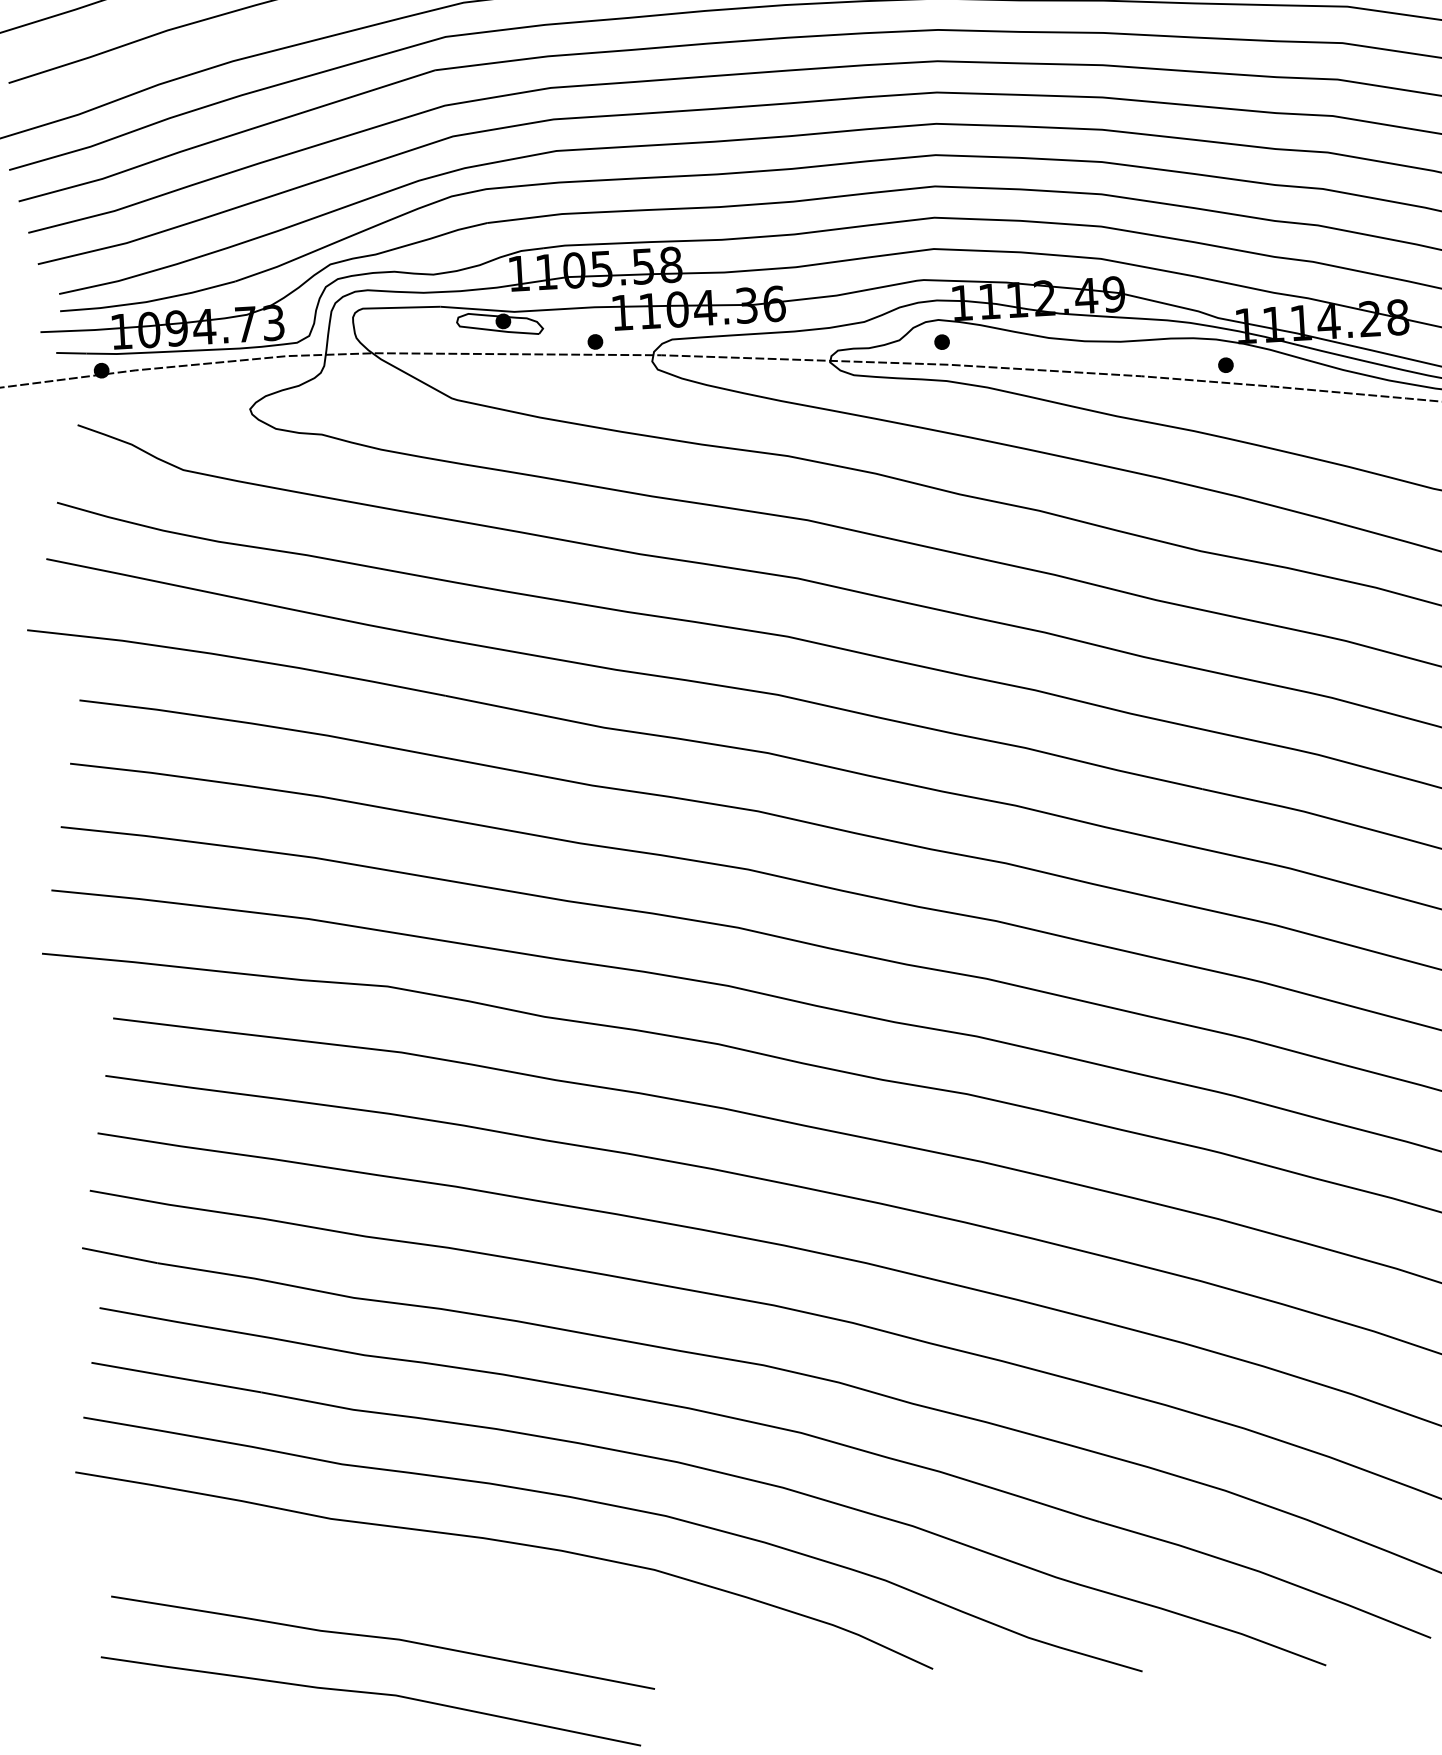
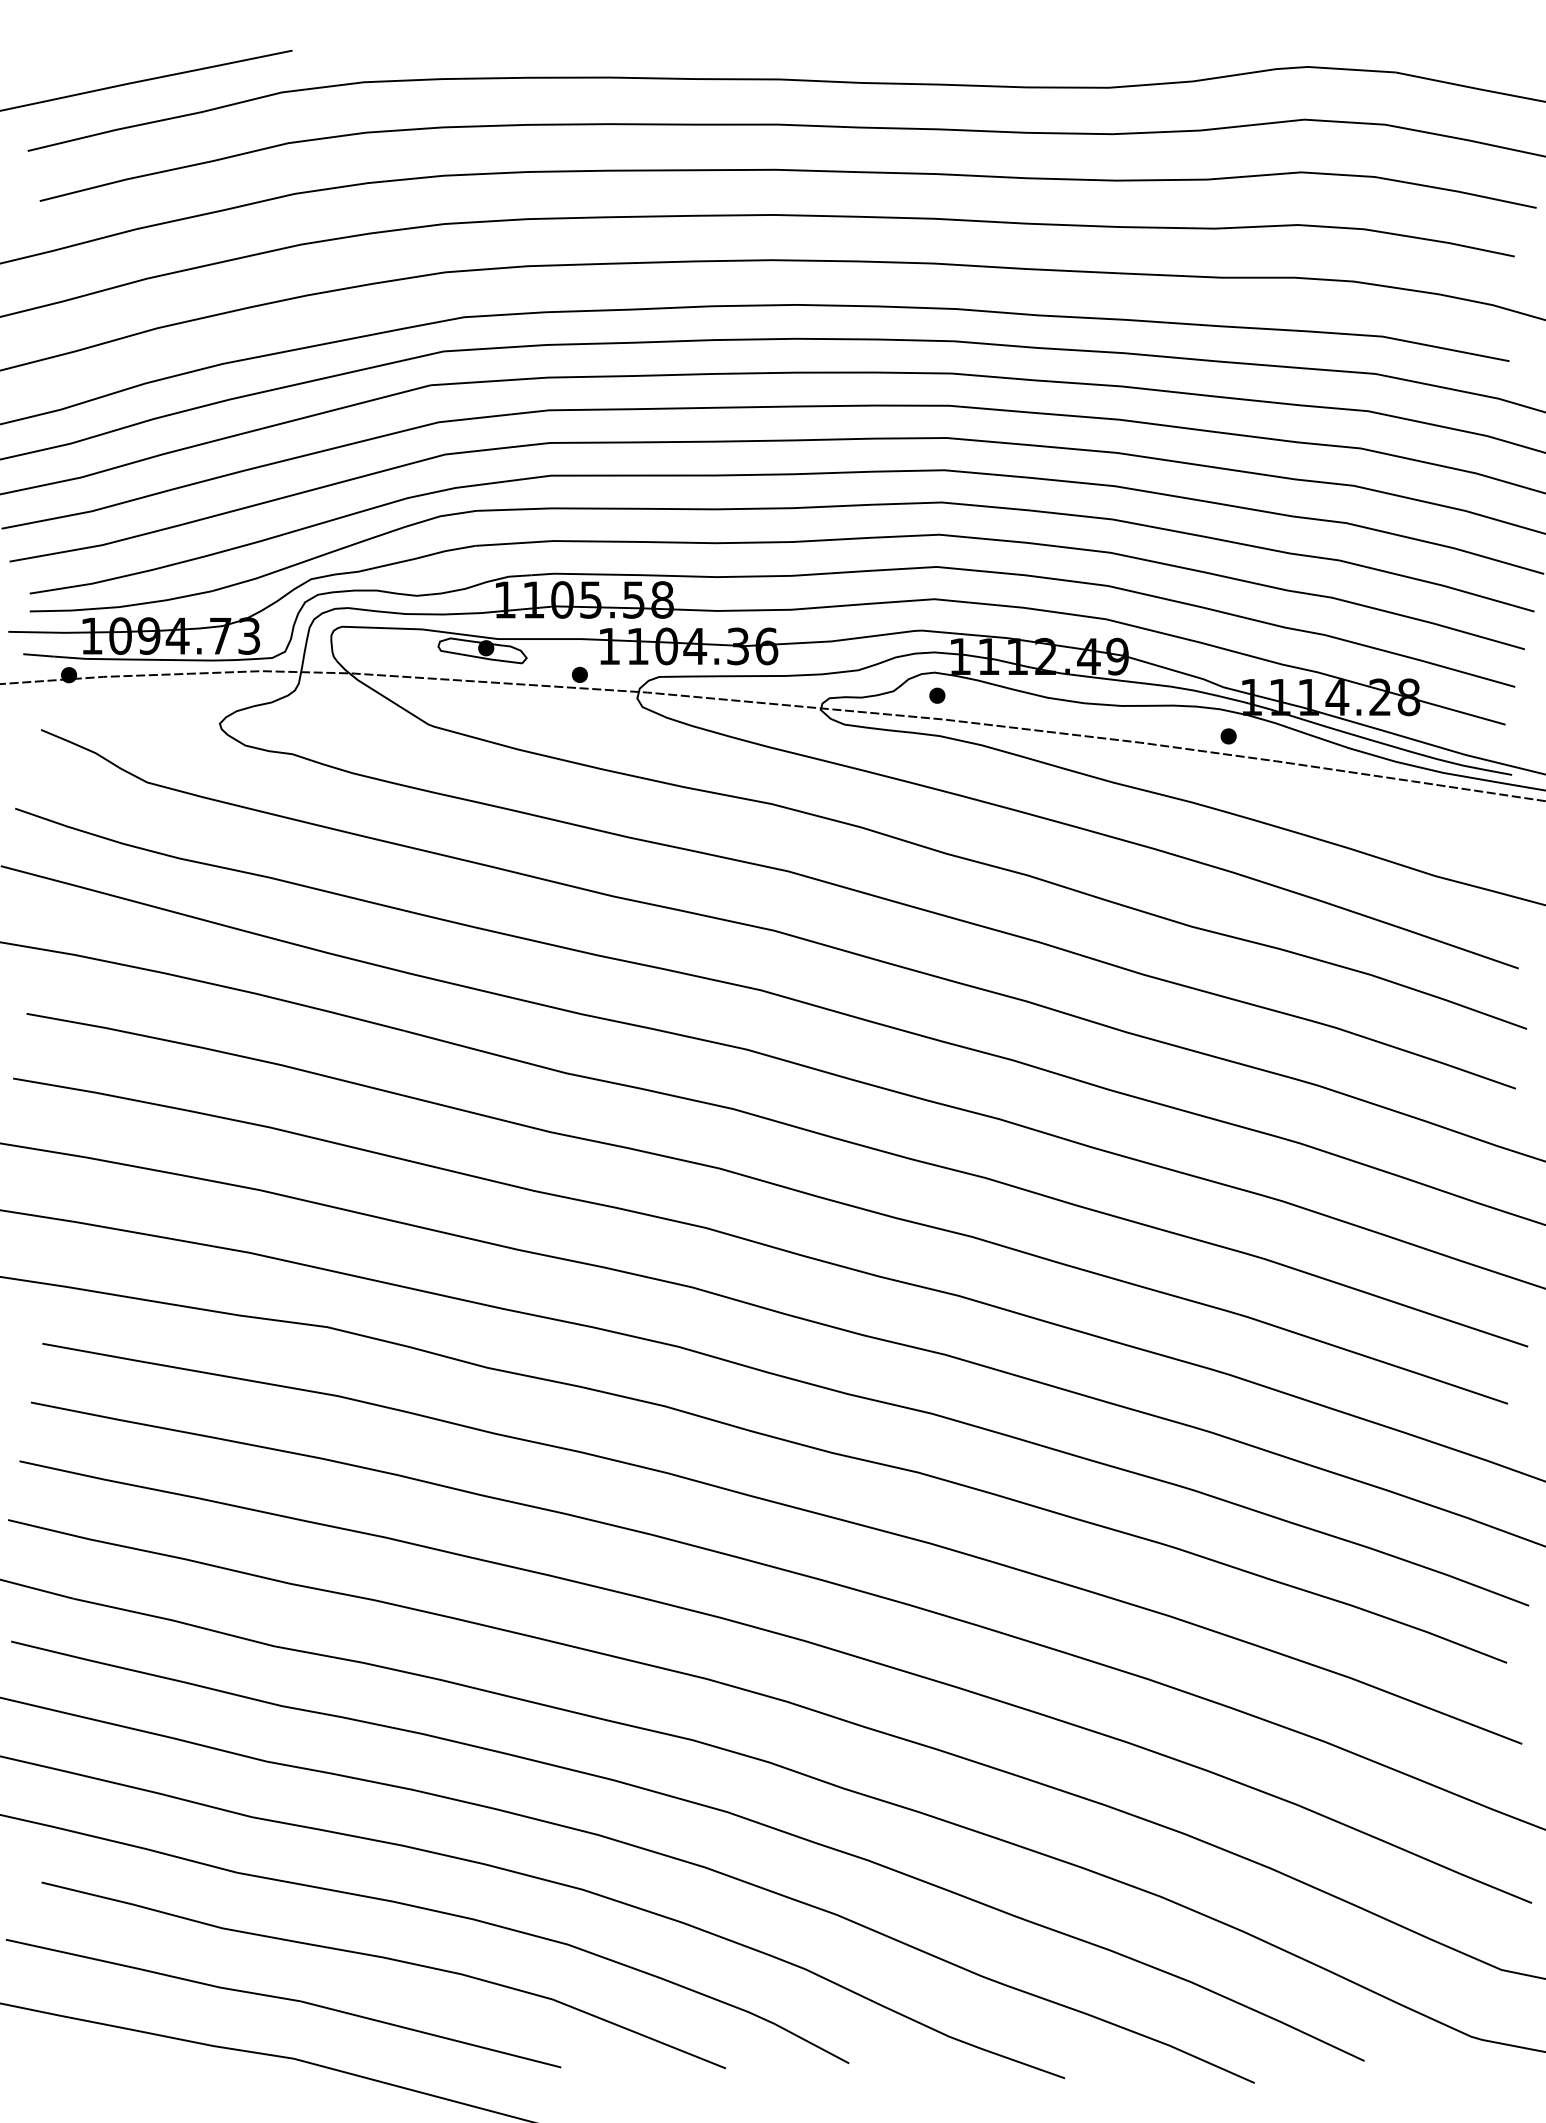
curve: (480, 1594) -> (386, 1959), added

